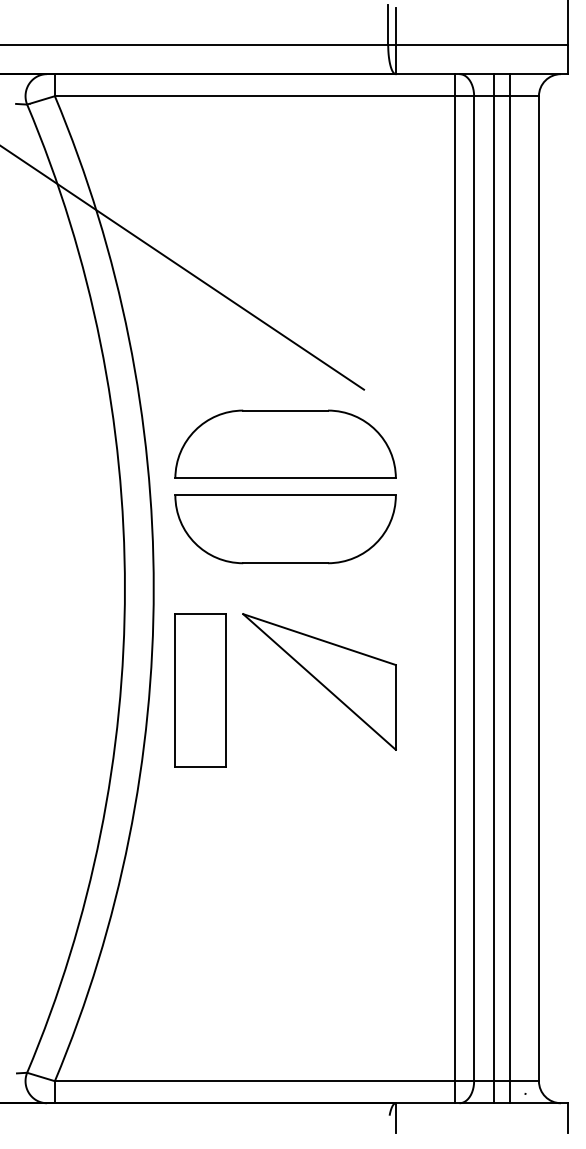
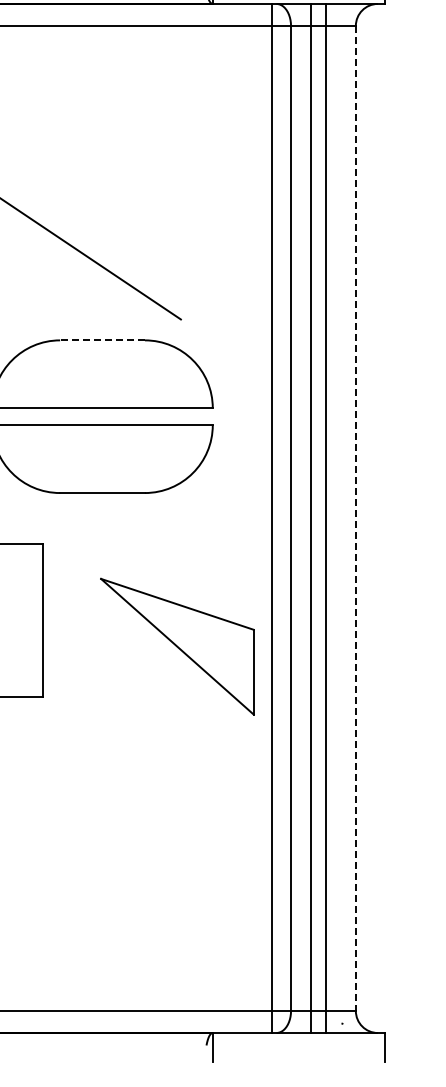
line: (285, 410) -> (102, 340), solid -> dashed
line: (538, 589) -> (355, 519), solid -> dashed
part: (319, 681) -> (177, 646), moved

